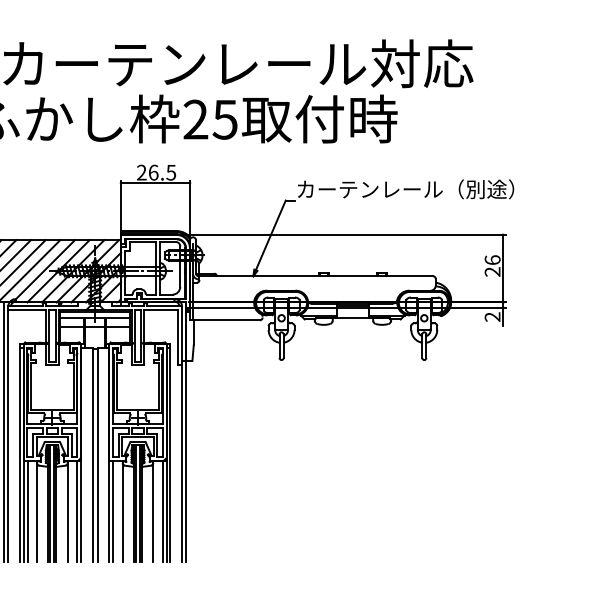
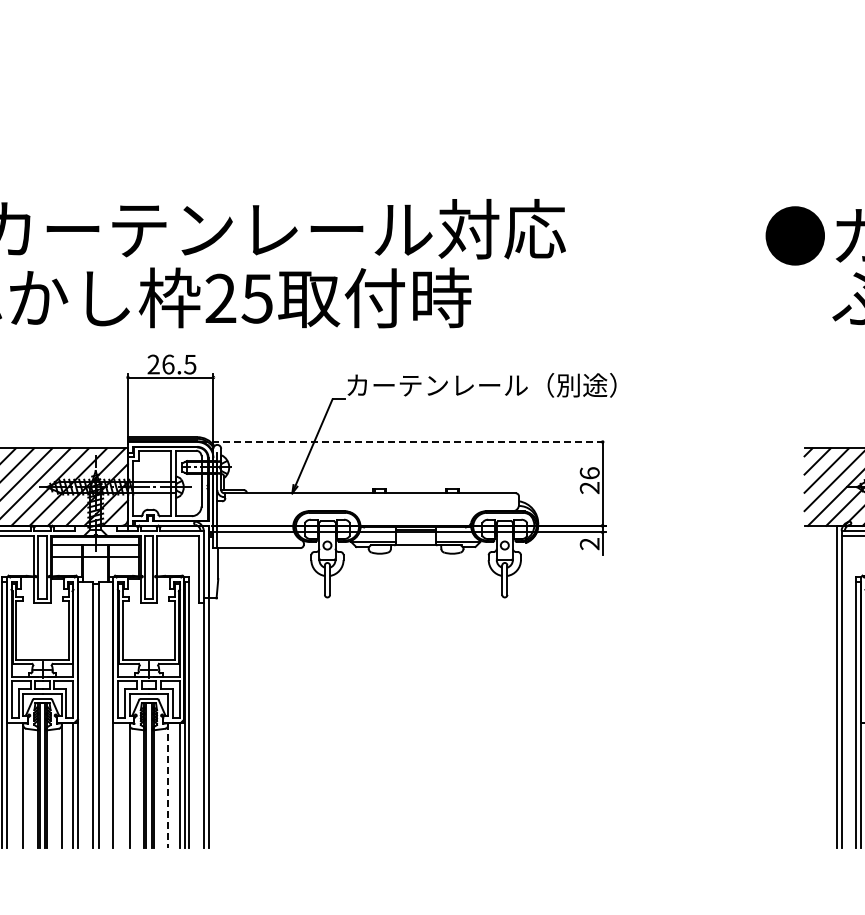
line: (342, 235) -> (403, 442), solid -> dashed
line: (27, 511) -> (11, 785), removed
line: (113, 511) -> (118, 785), removed
line: (152, 511) -> (167, 785), solid -> dashed

